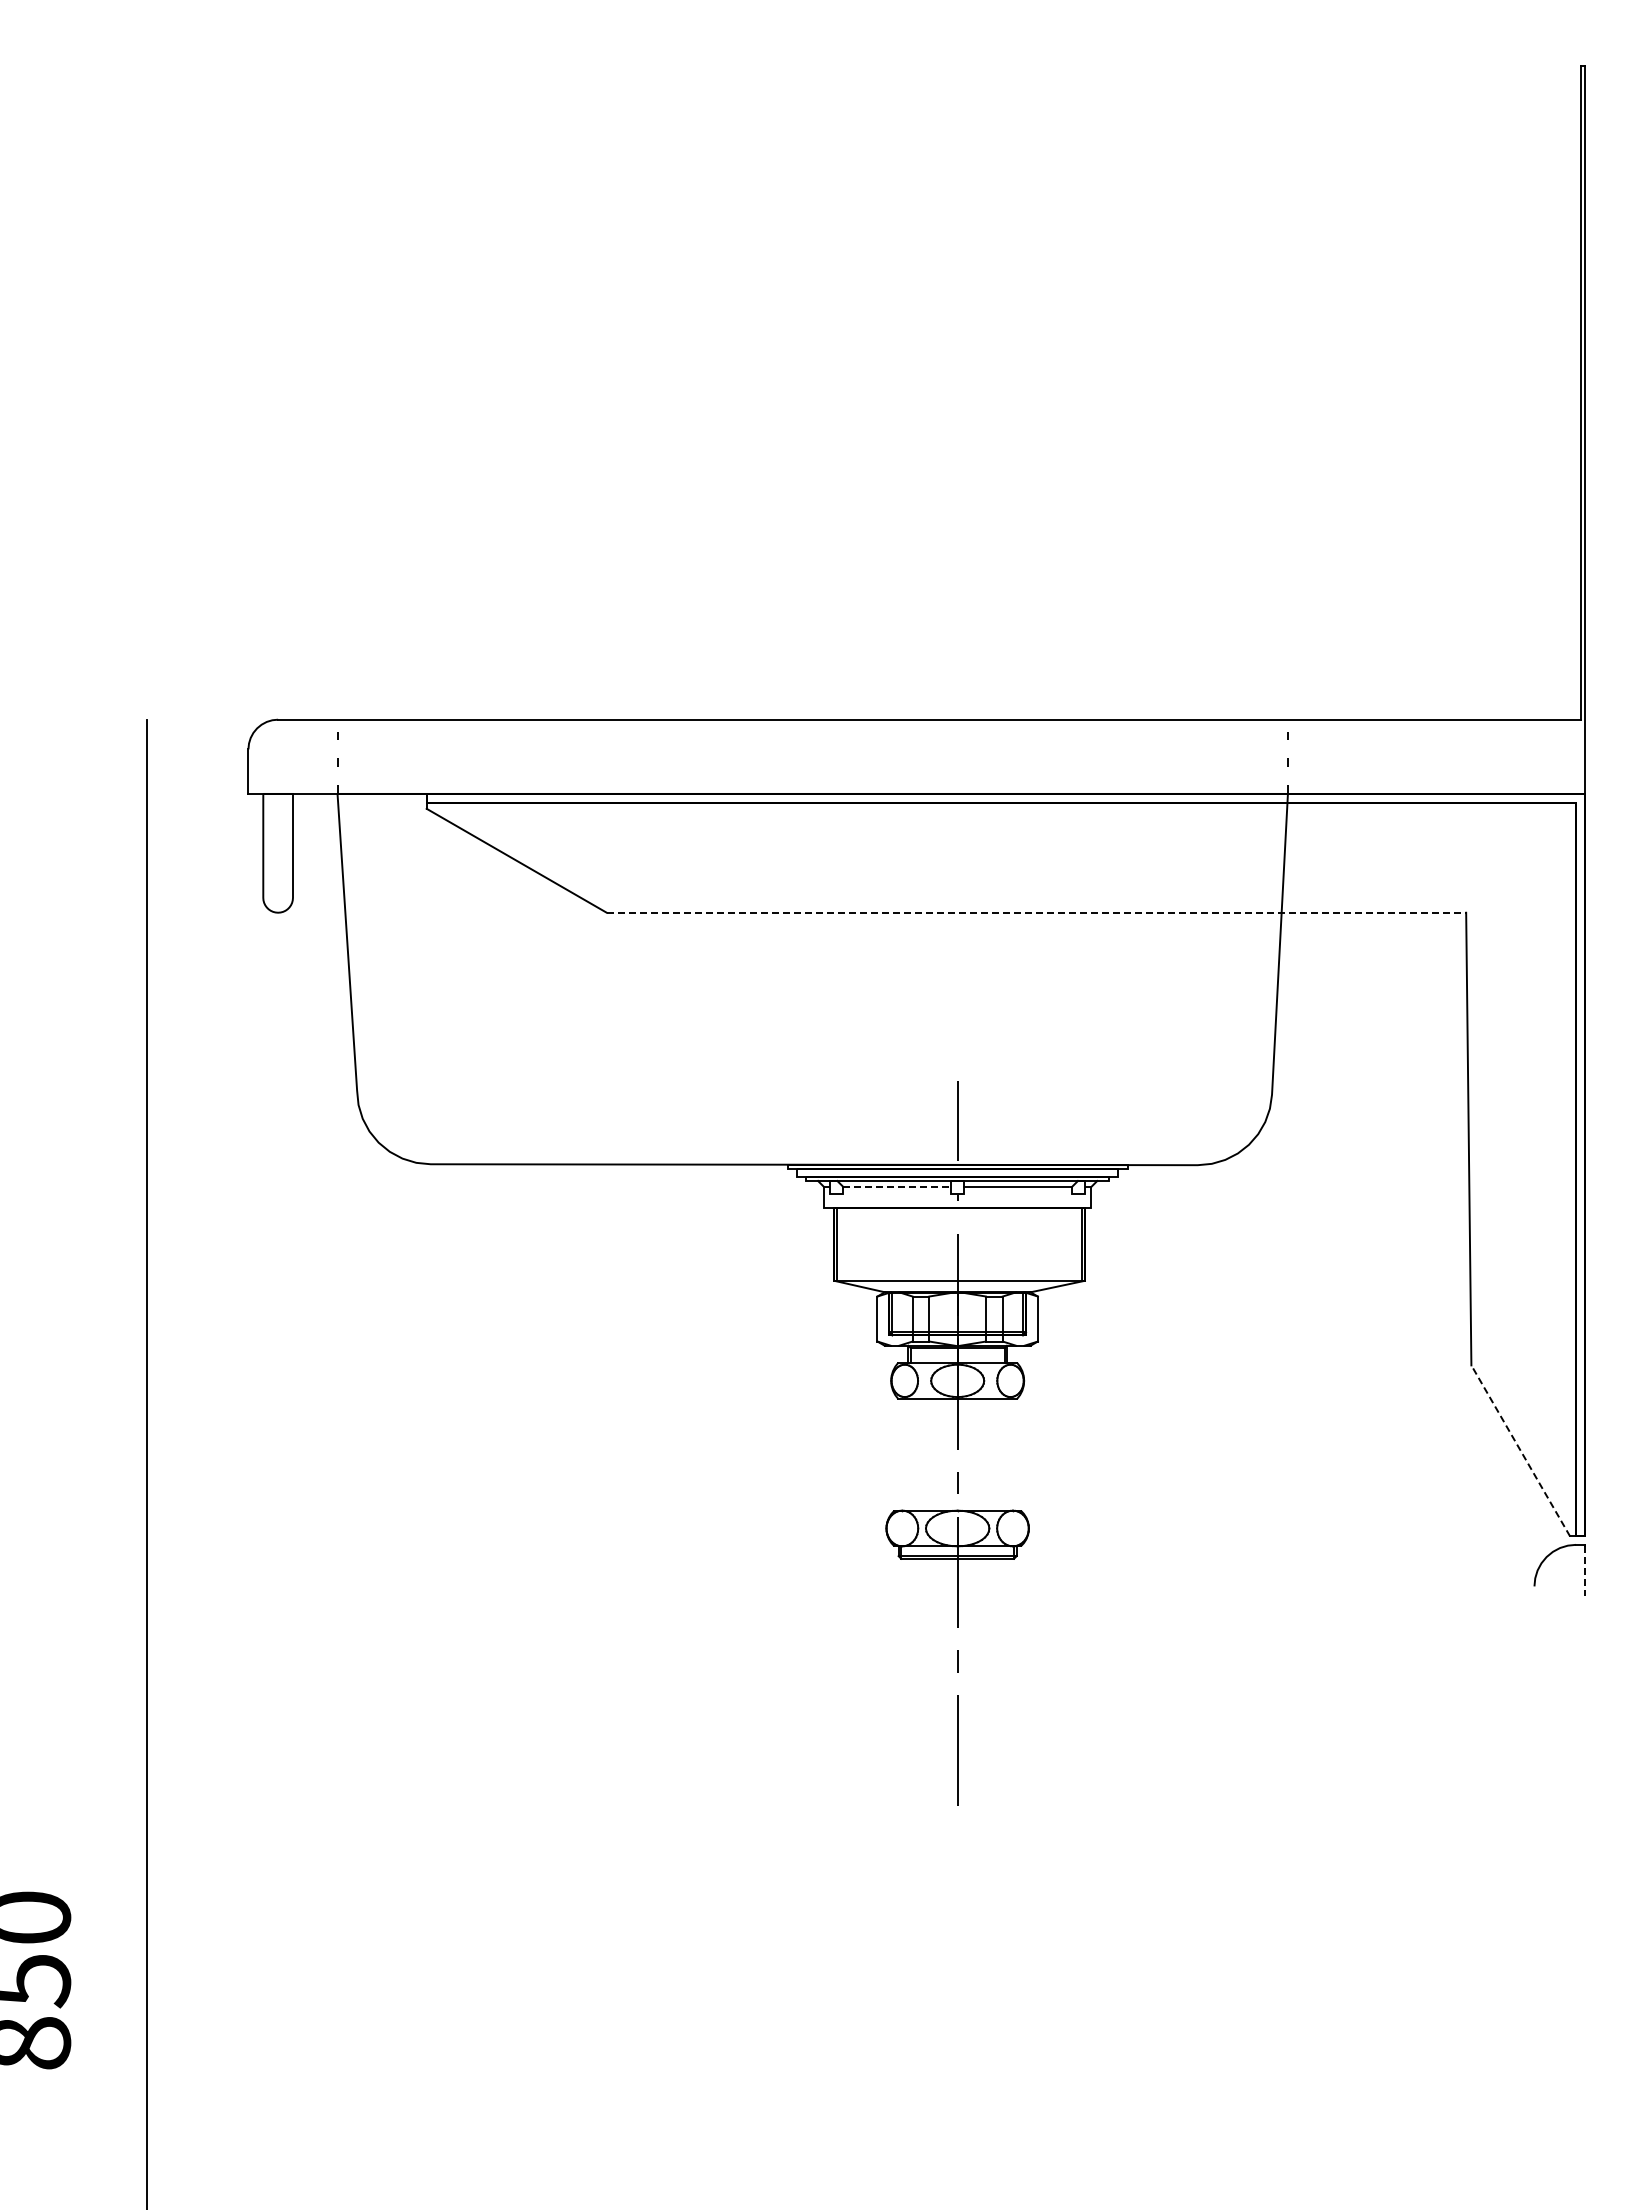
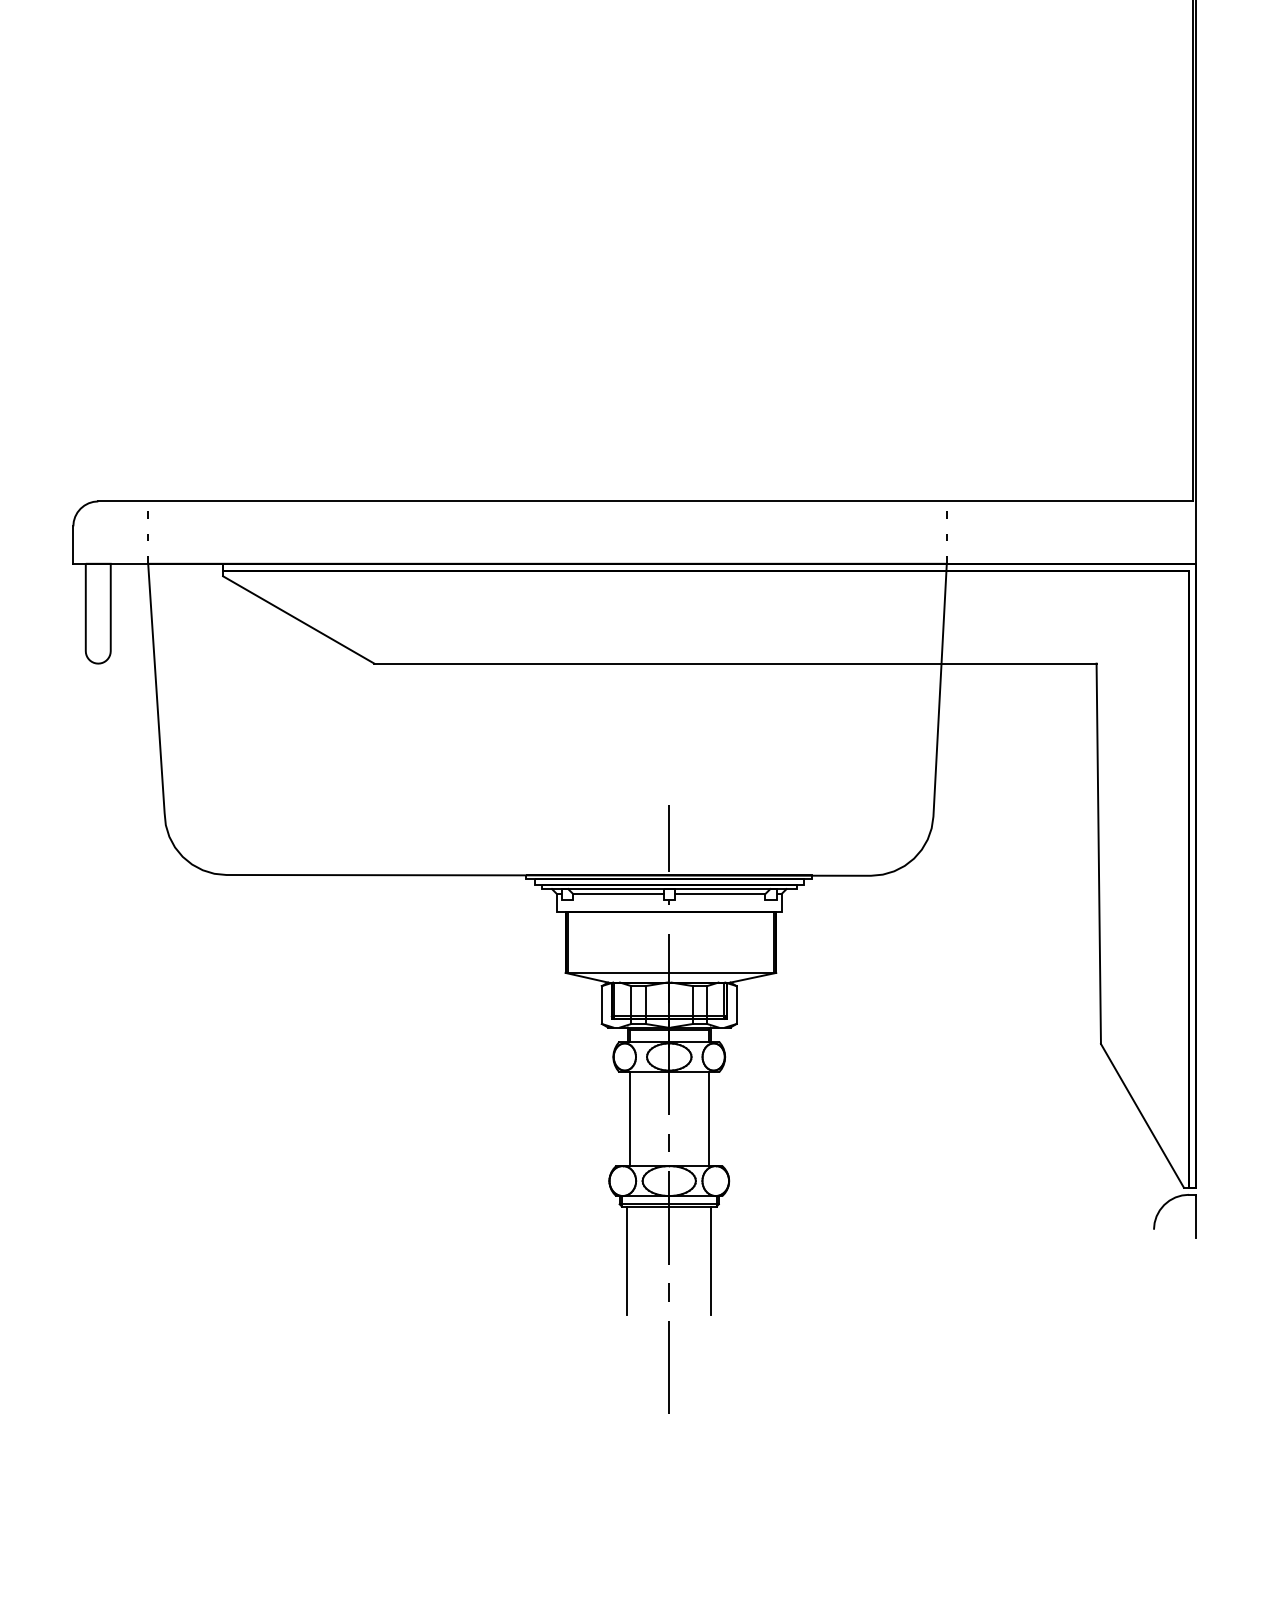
line: (1036, 912) -> (735, 663), dashed -> solid
line: (897, 1186) -> (618, 893), dashed -> solid
line: (1520, 1450) -> (1142, 1115), dashed -> solid
line: (910, 1454) -> (629, 1118), added
line: (1004, 1454) -> (708, 1118), added
line: (1584, 1570) -> (1196, 1216), dashed -> solid
line: (907, 1622) -> (627, 1260), added
line: (1007, 1622) -> (711, 1260), added

